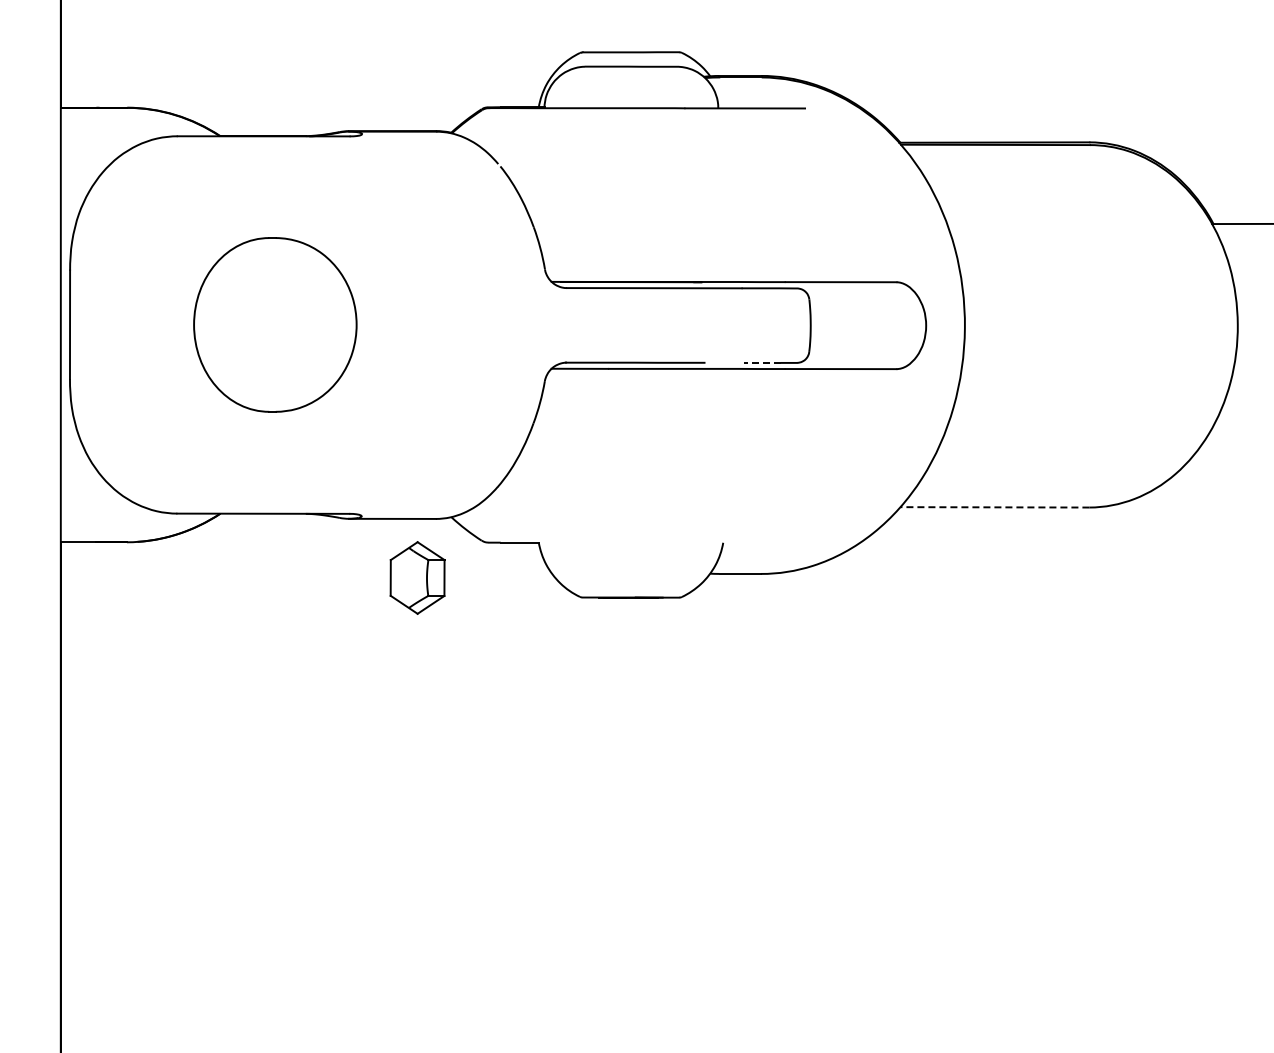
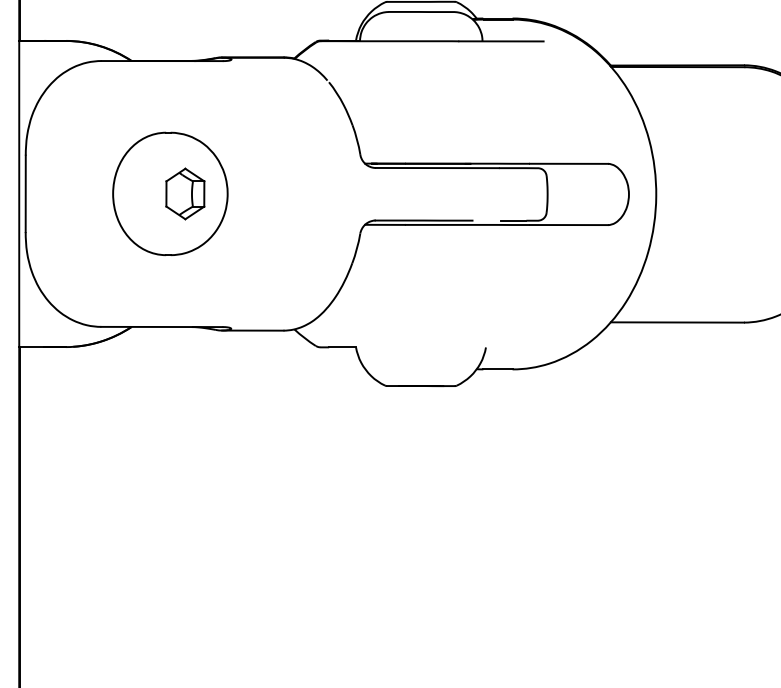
line: (761, 362) -> (512, 220), dashed -> solid
line: (994, 507) -> (677, 322), dashed -> solid
part: (417, 577) -> (185, 193), moved

